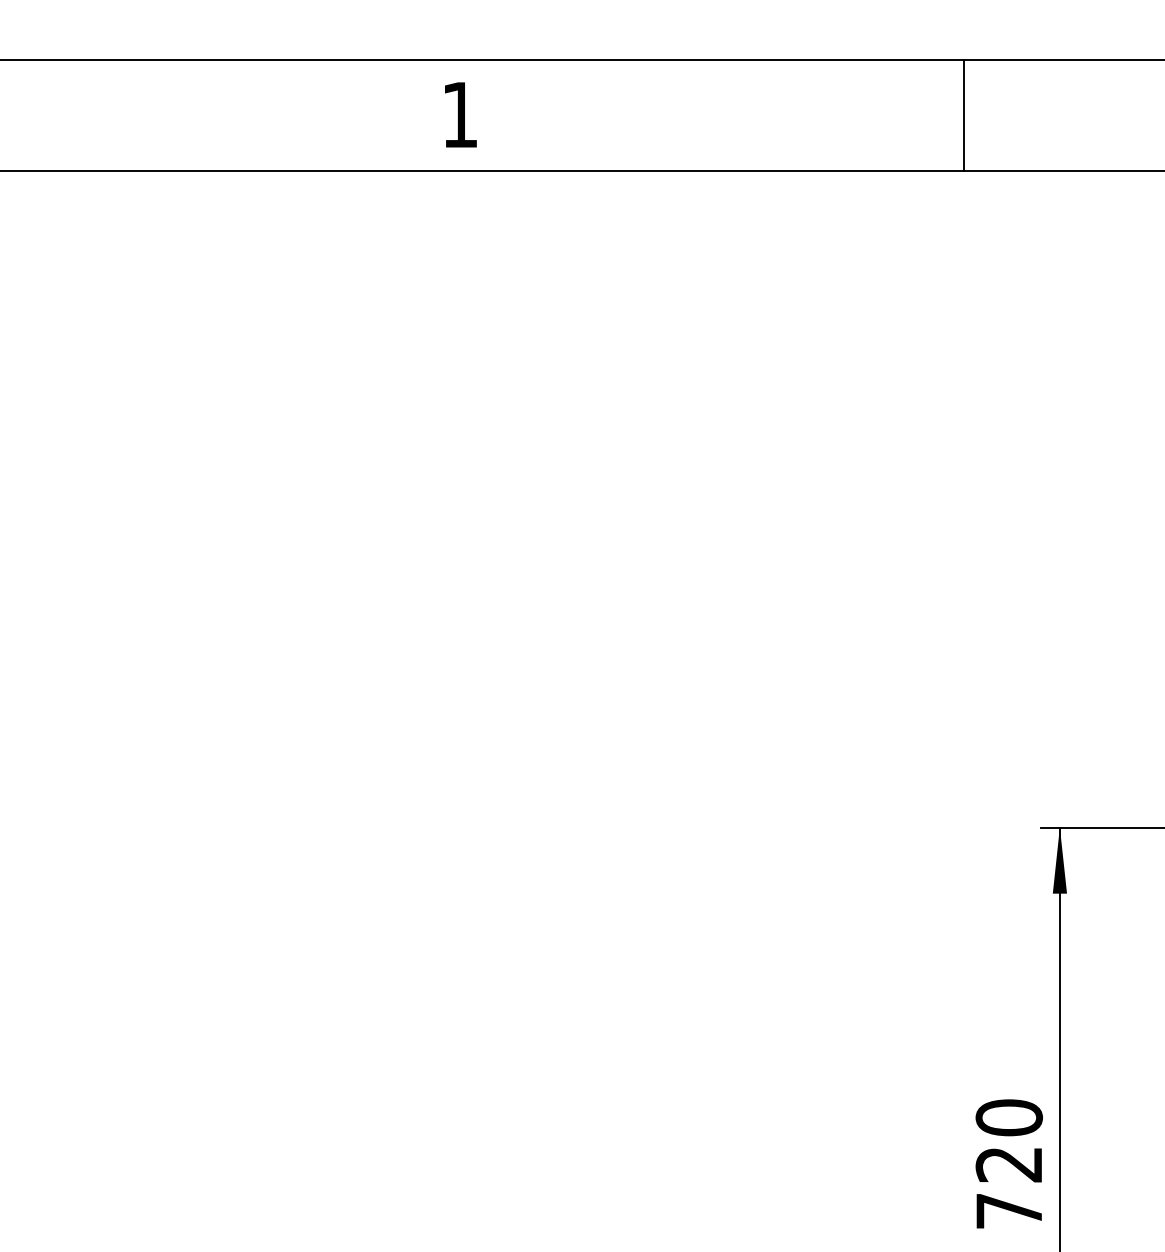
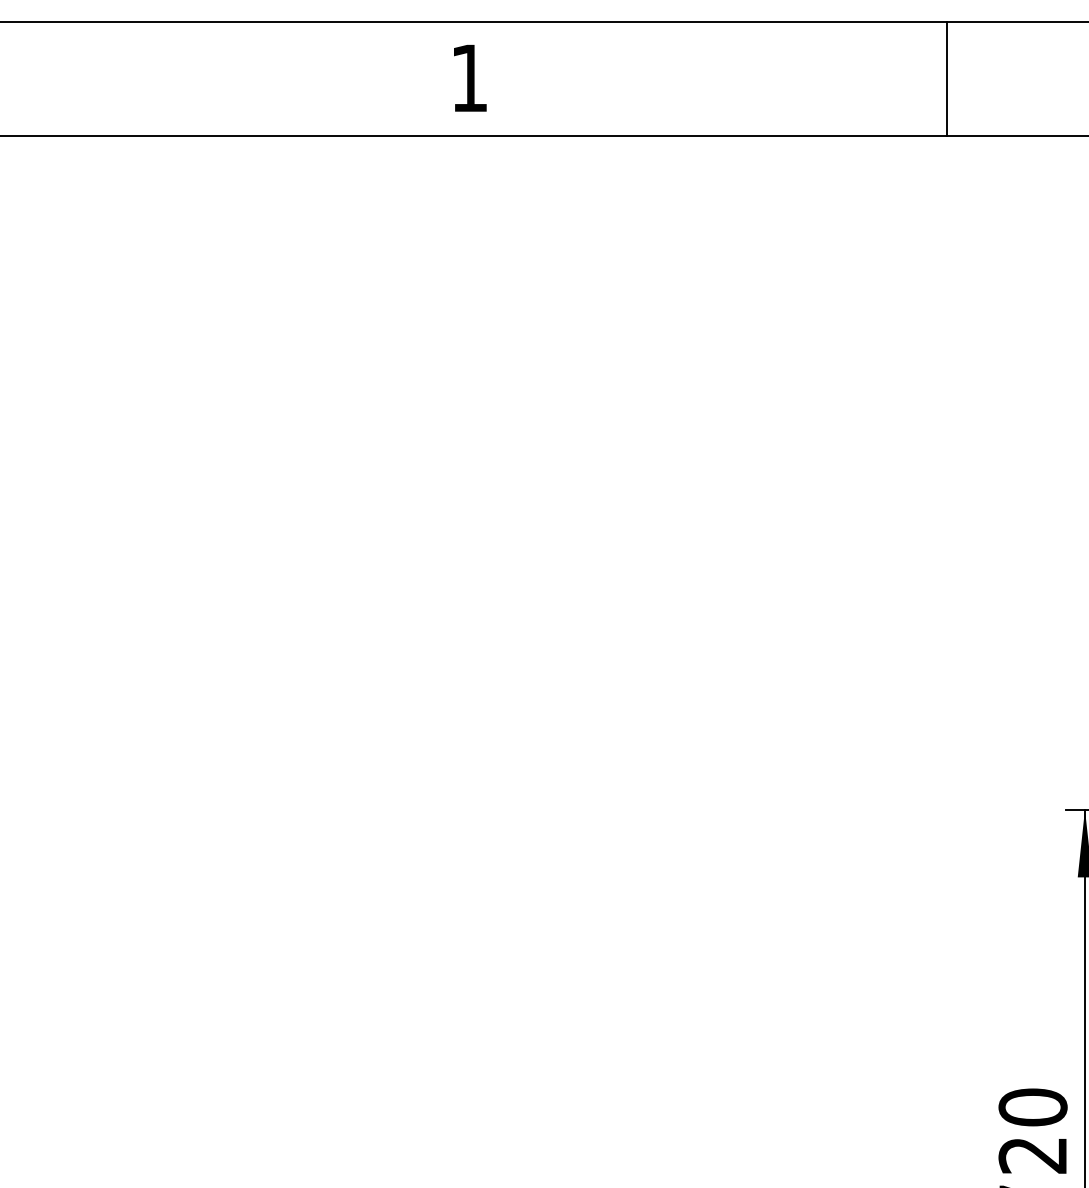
line: (963, 115) -> (947, 78), moved

